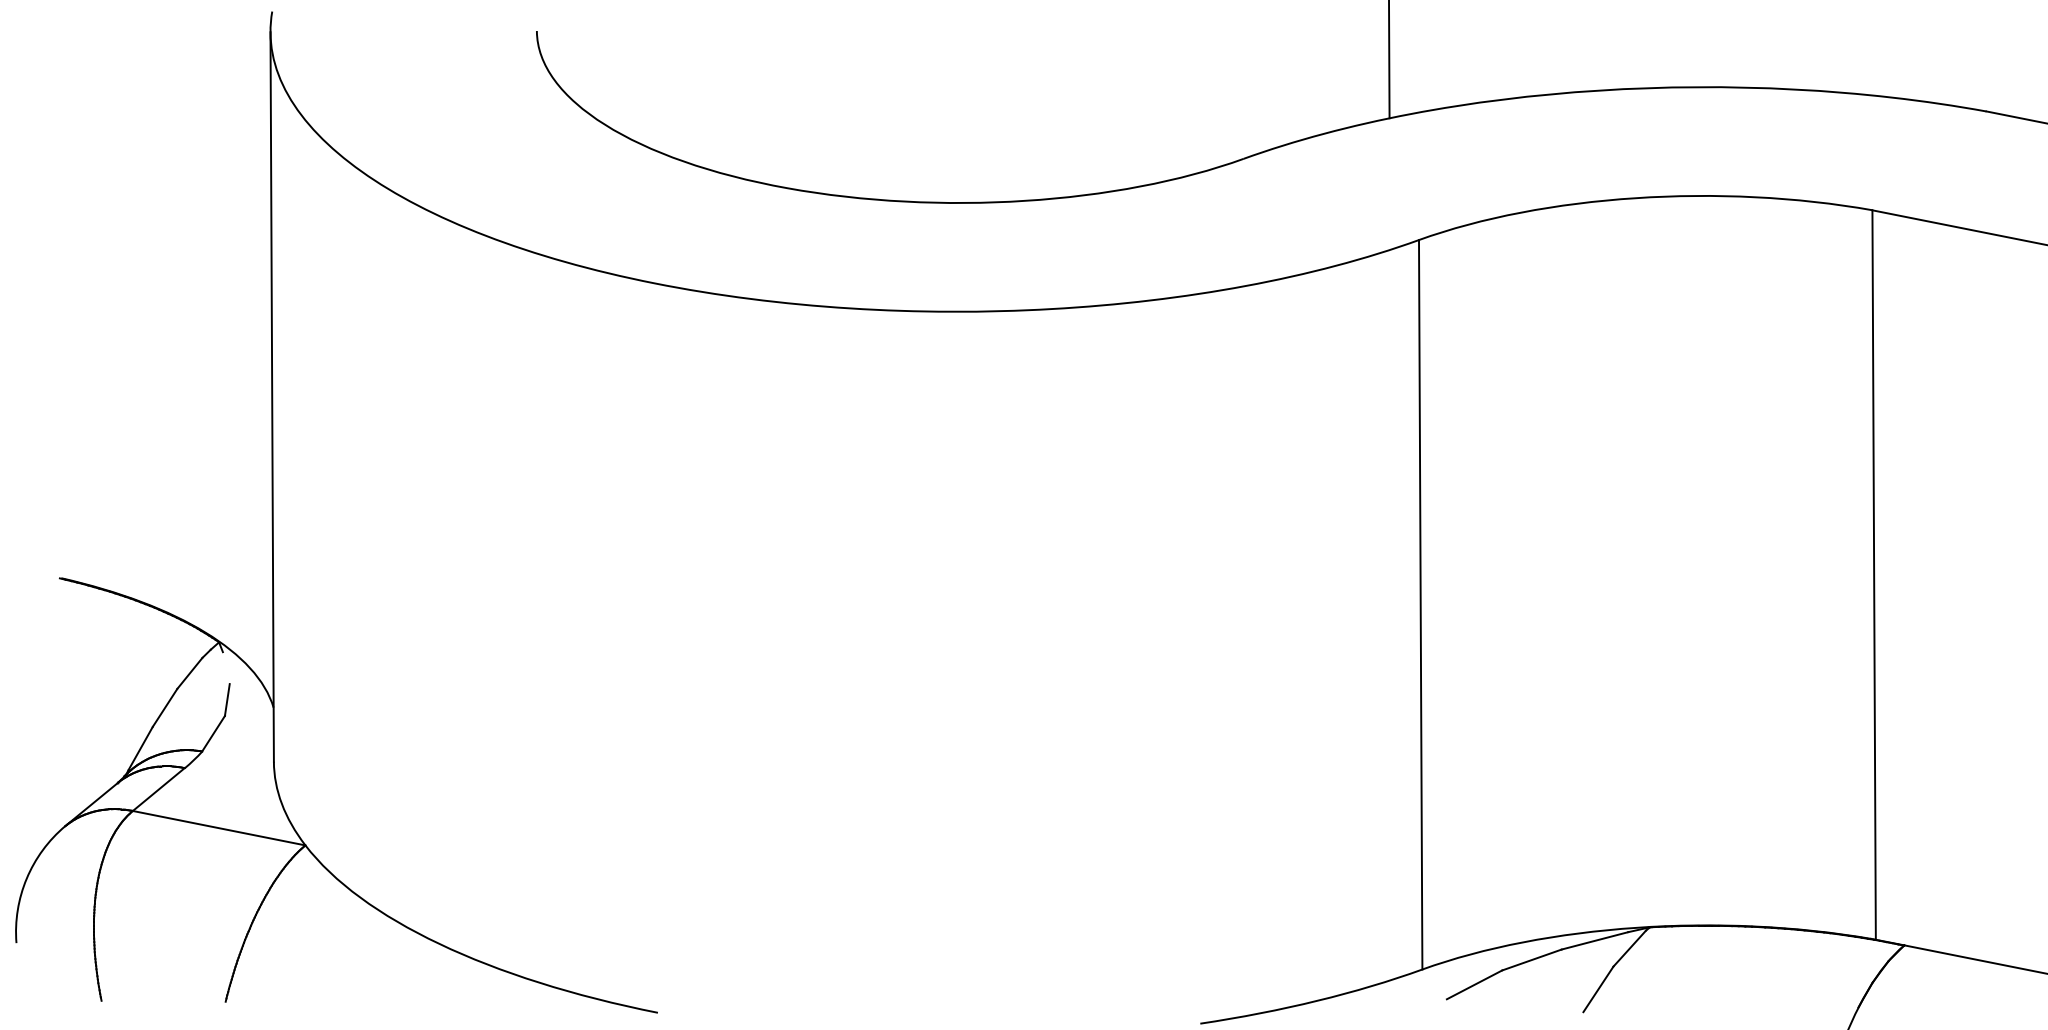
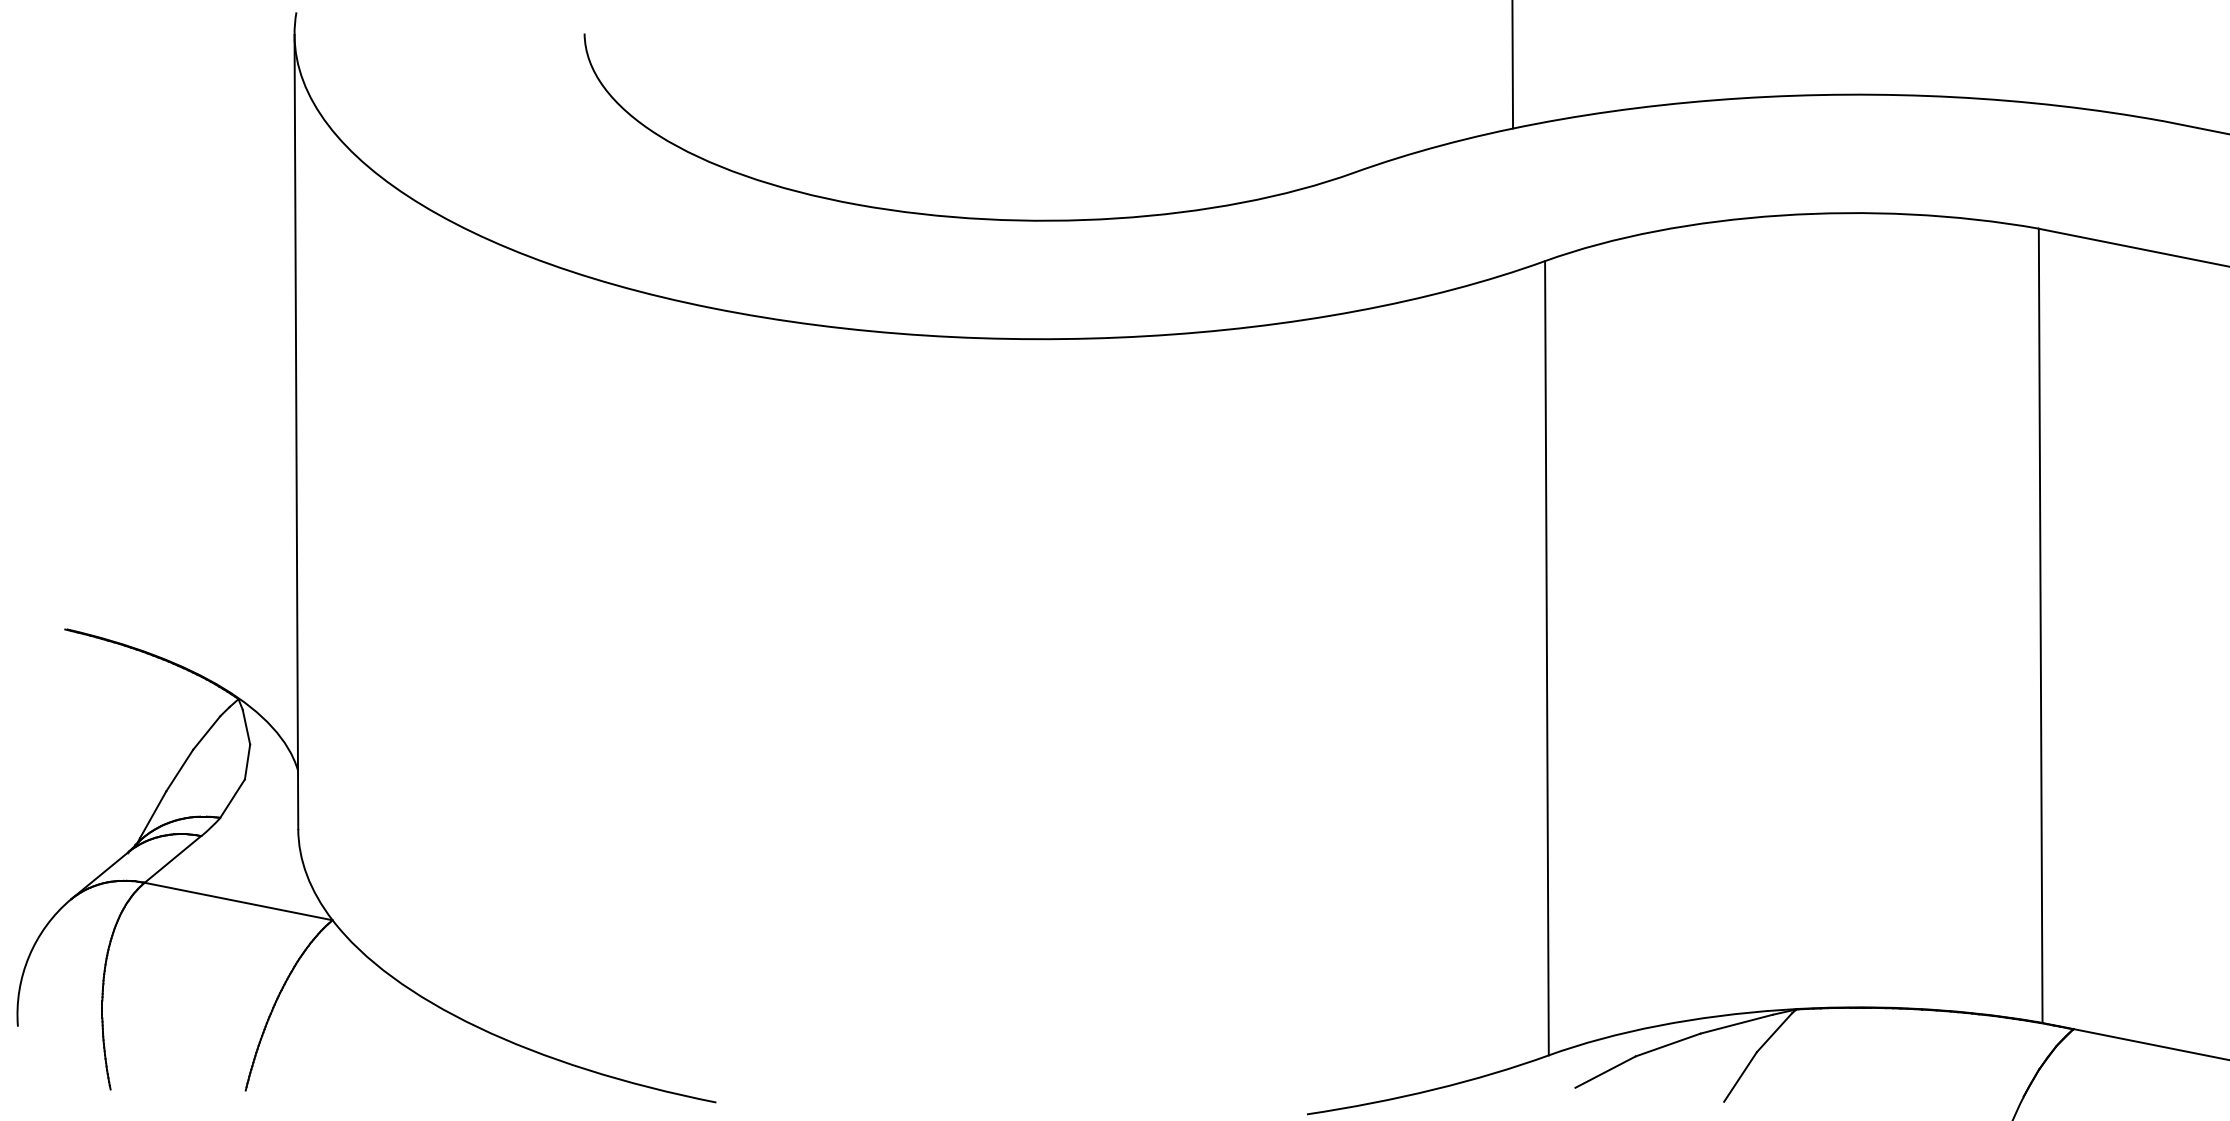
line: (226, 667) -> (246, 726), added

